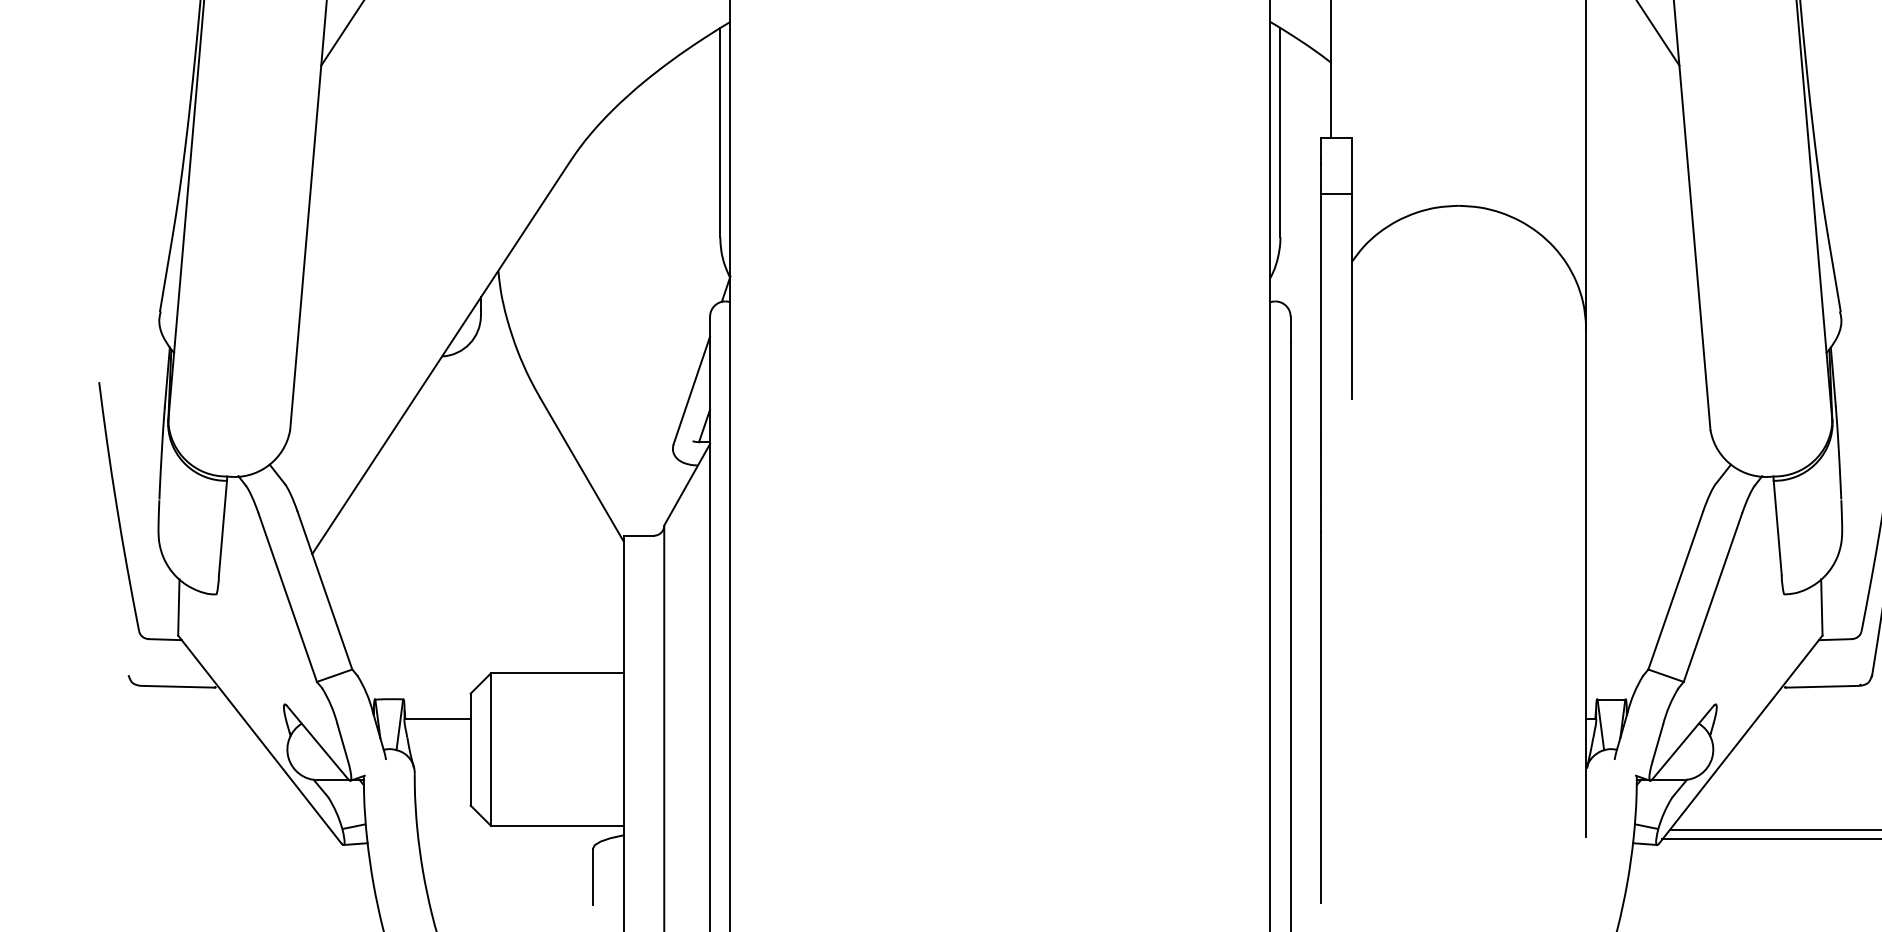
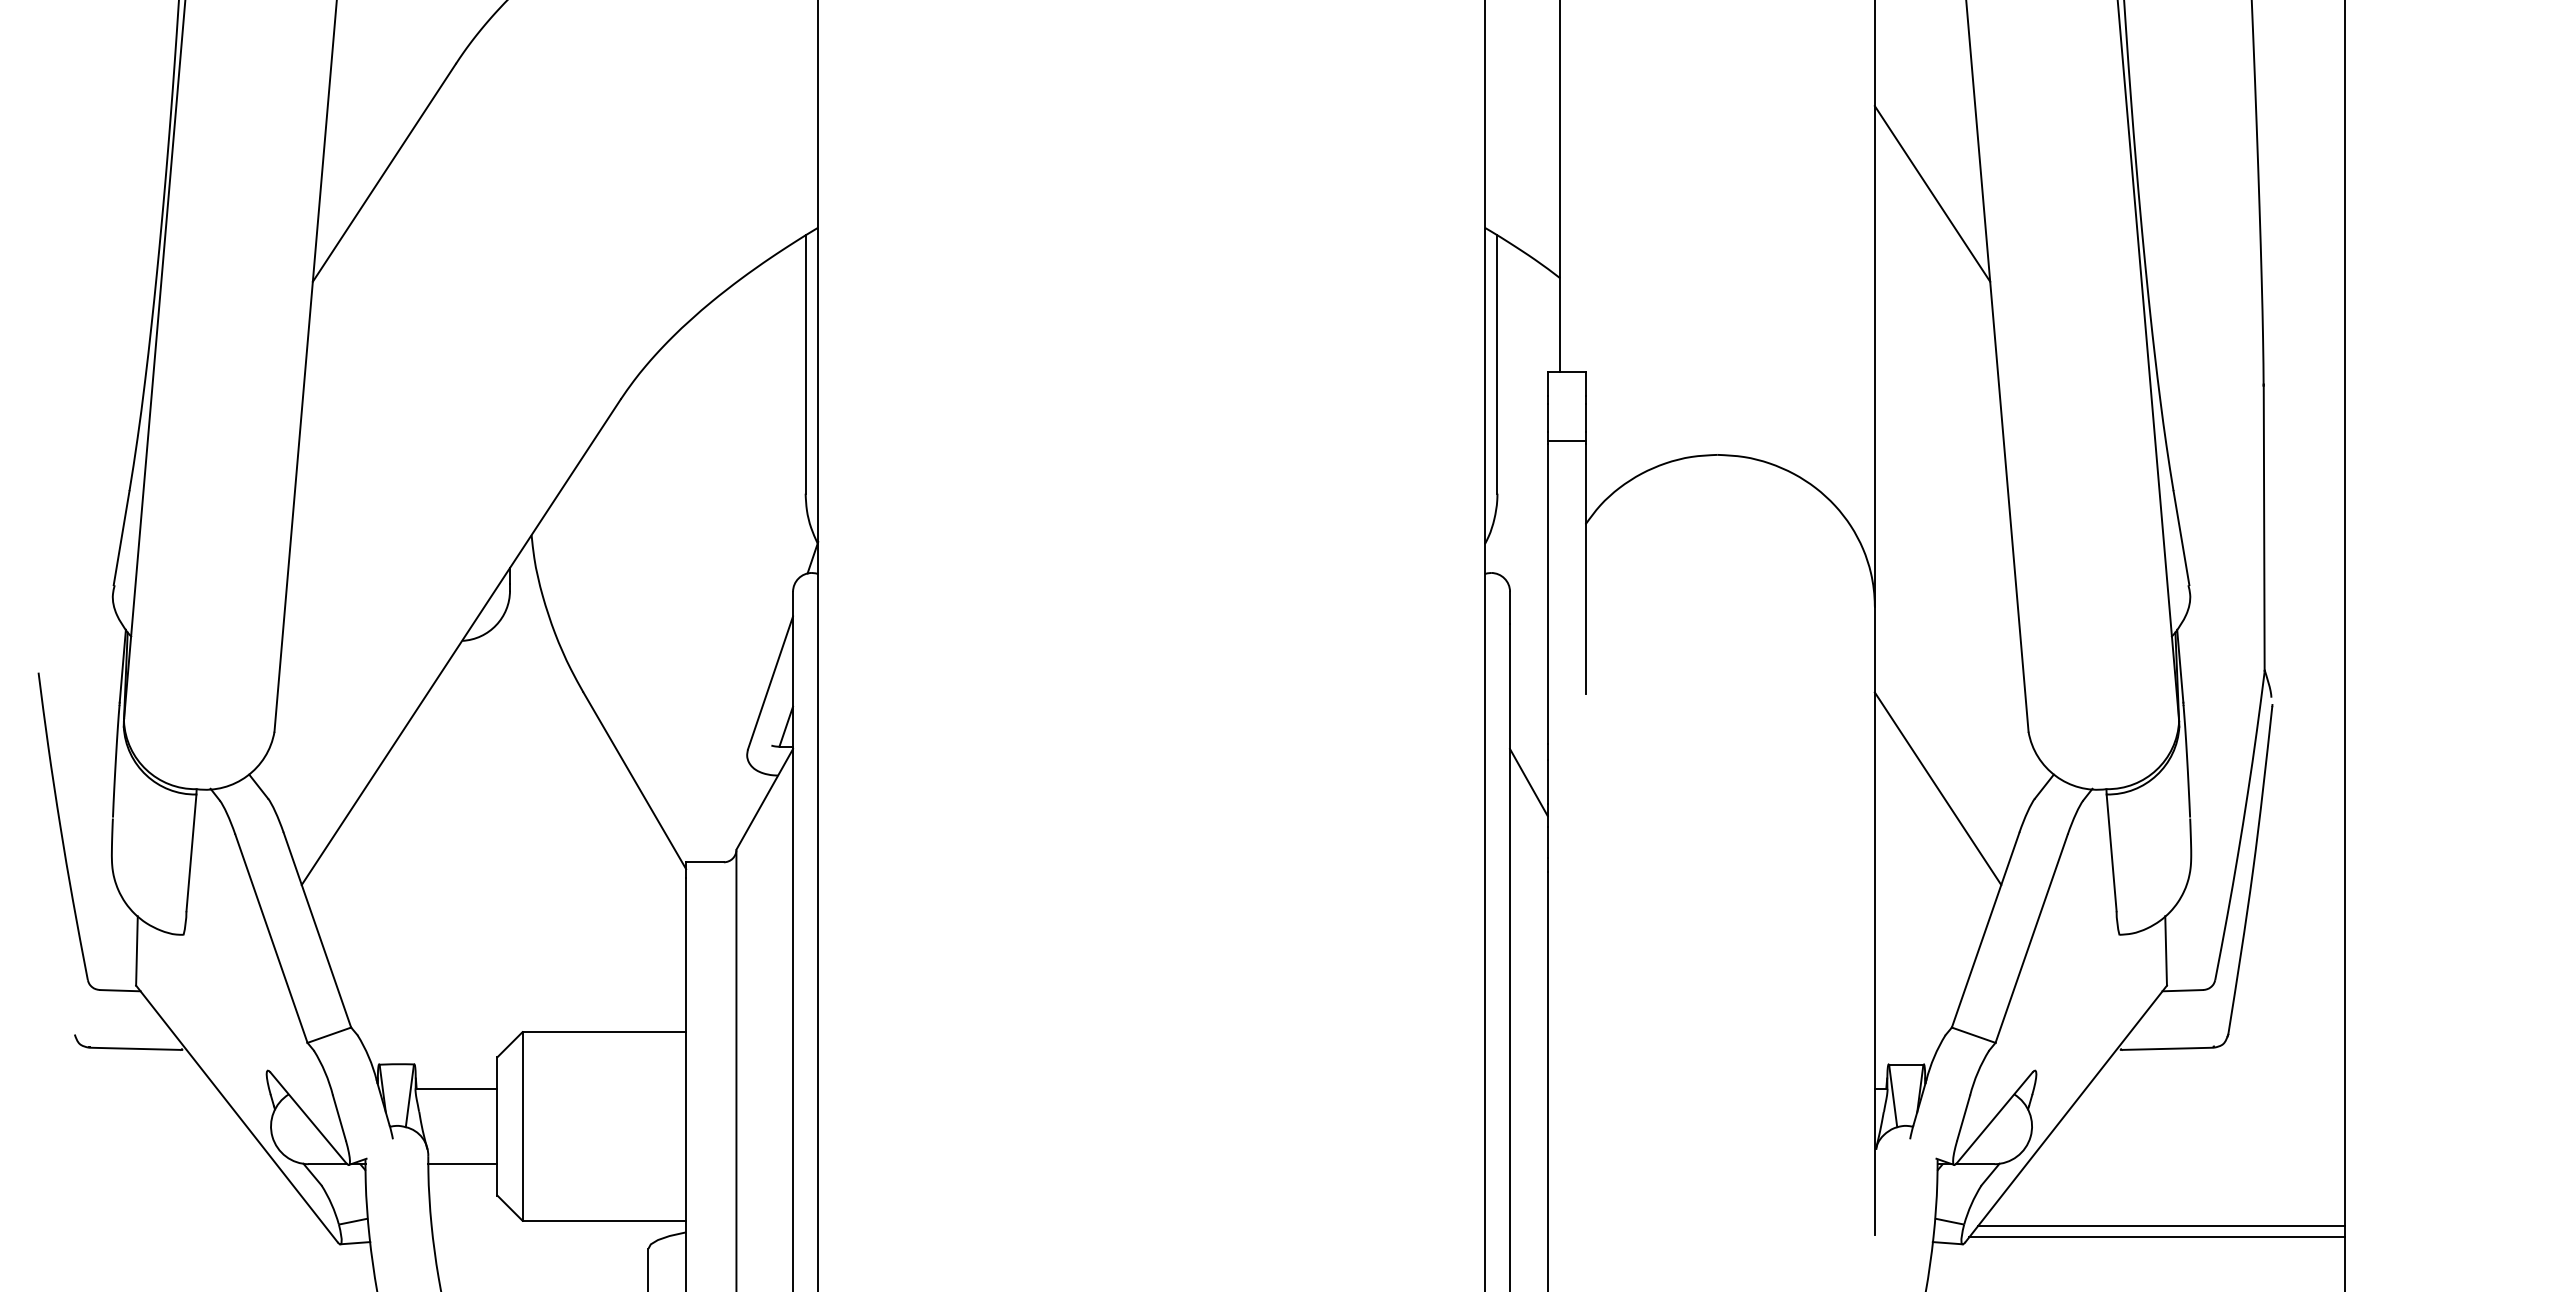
line: (1305, 471) -> (1528, 782), added
line: (1636, 475) -> (1937, 788), added
line: (442, 780) -> (462, 1164), added

